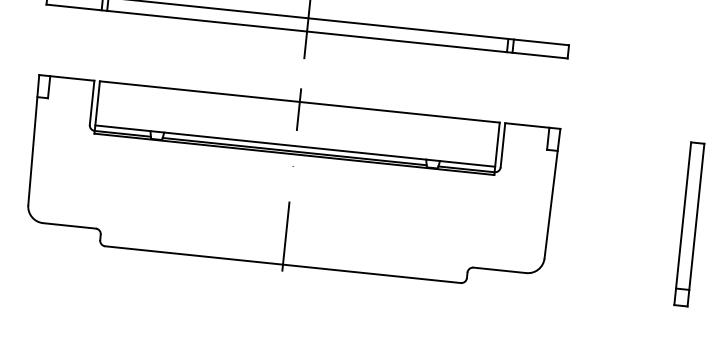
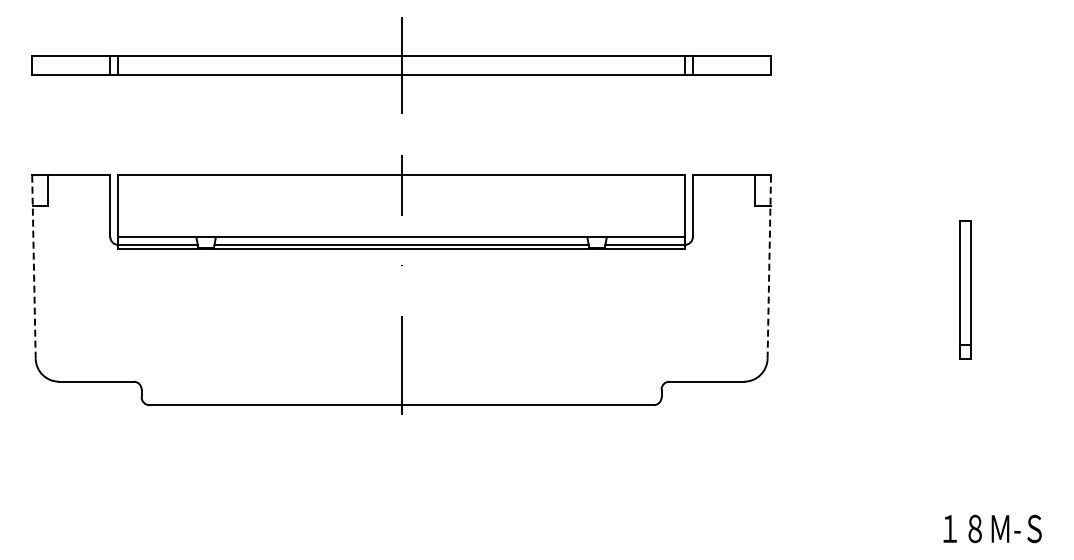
line: (33, 140) -> (33, 266), solid -> dashed
line: (552, 193) -> (769, 266), solid -> dashed
part: (689, 224) -> (965, 289), size x0.6

